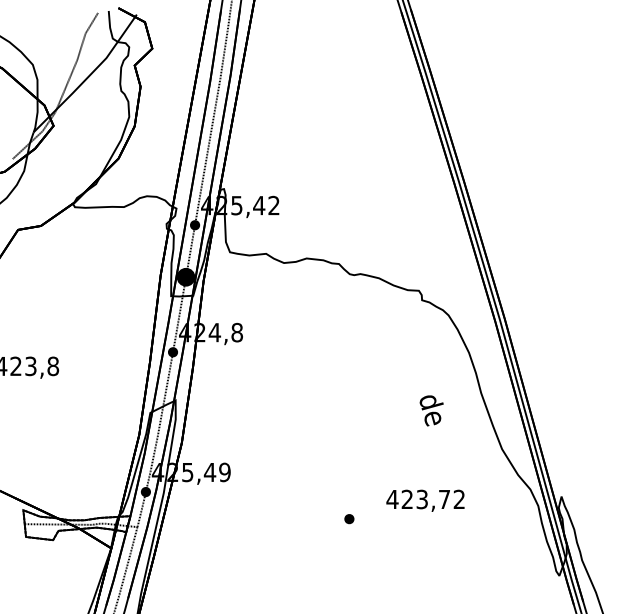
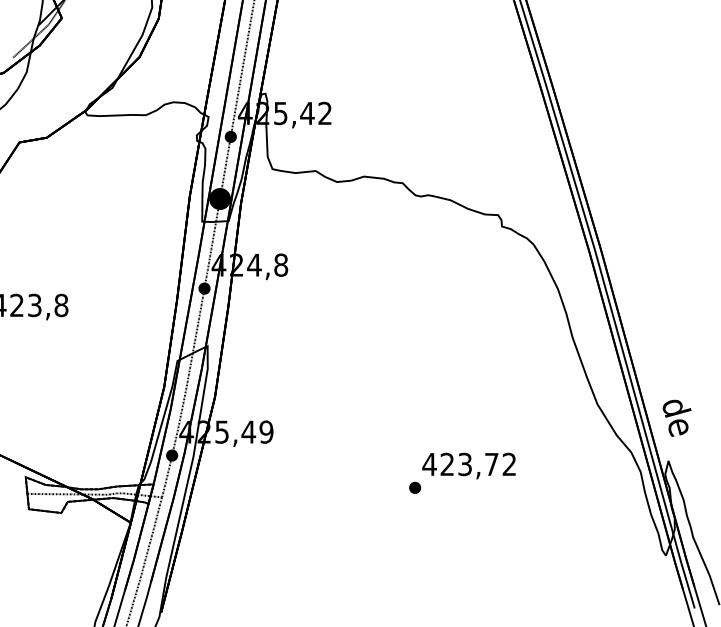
text: (431, 410) -> (676, 417), moved
text: (425, 500) -> (469, 465), moved

